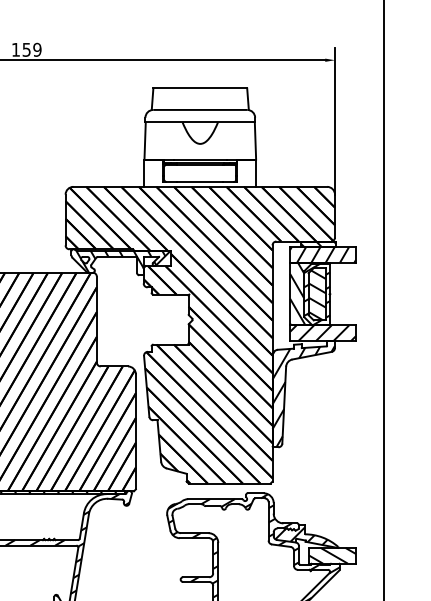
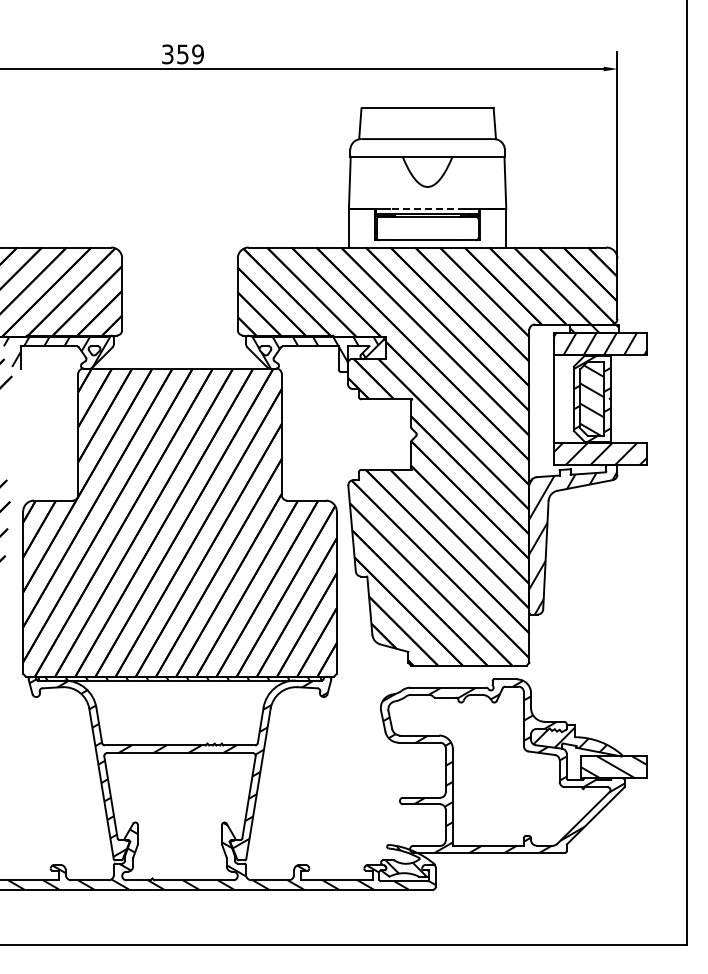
text: (15, 49) -> (167, 54), 159 -> 359
line: (200, 159) -> (427, 208), solid -> dashed
hatch: (308, 294) -> (580, 398), removed

